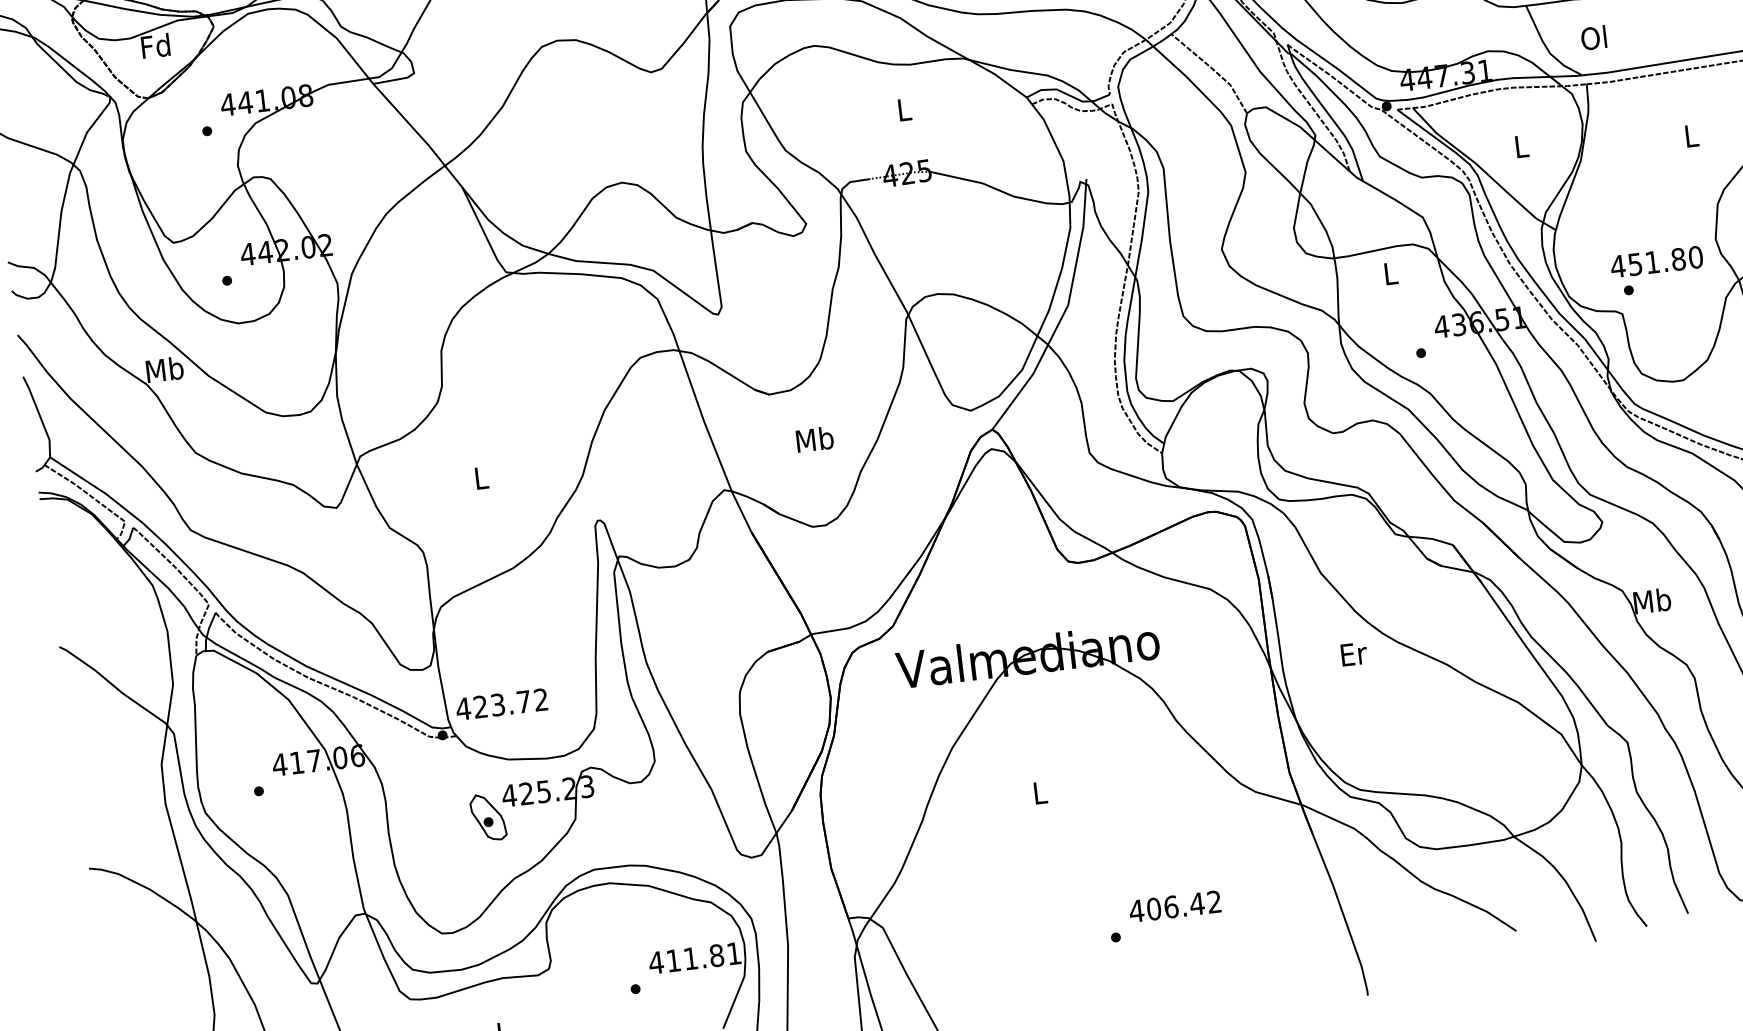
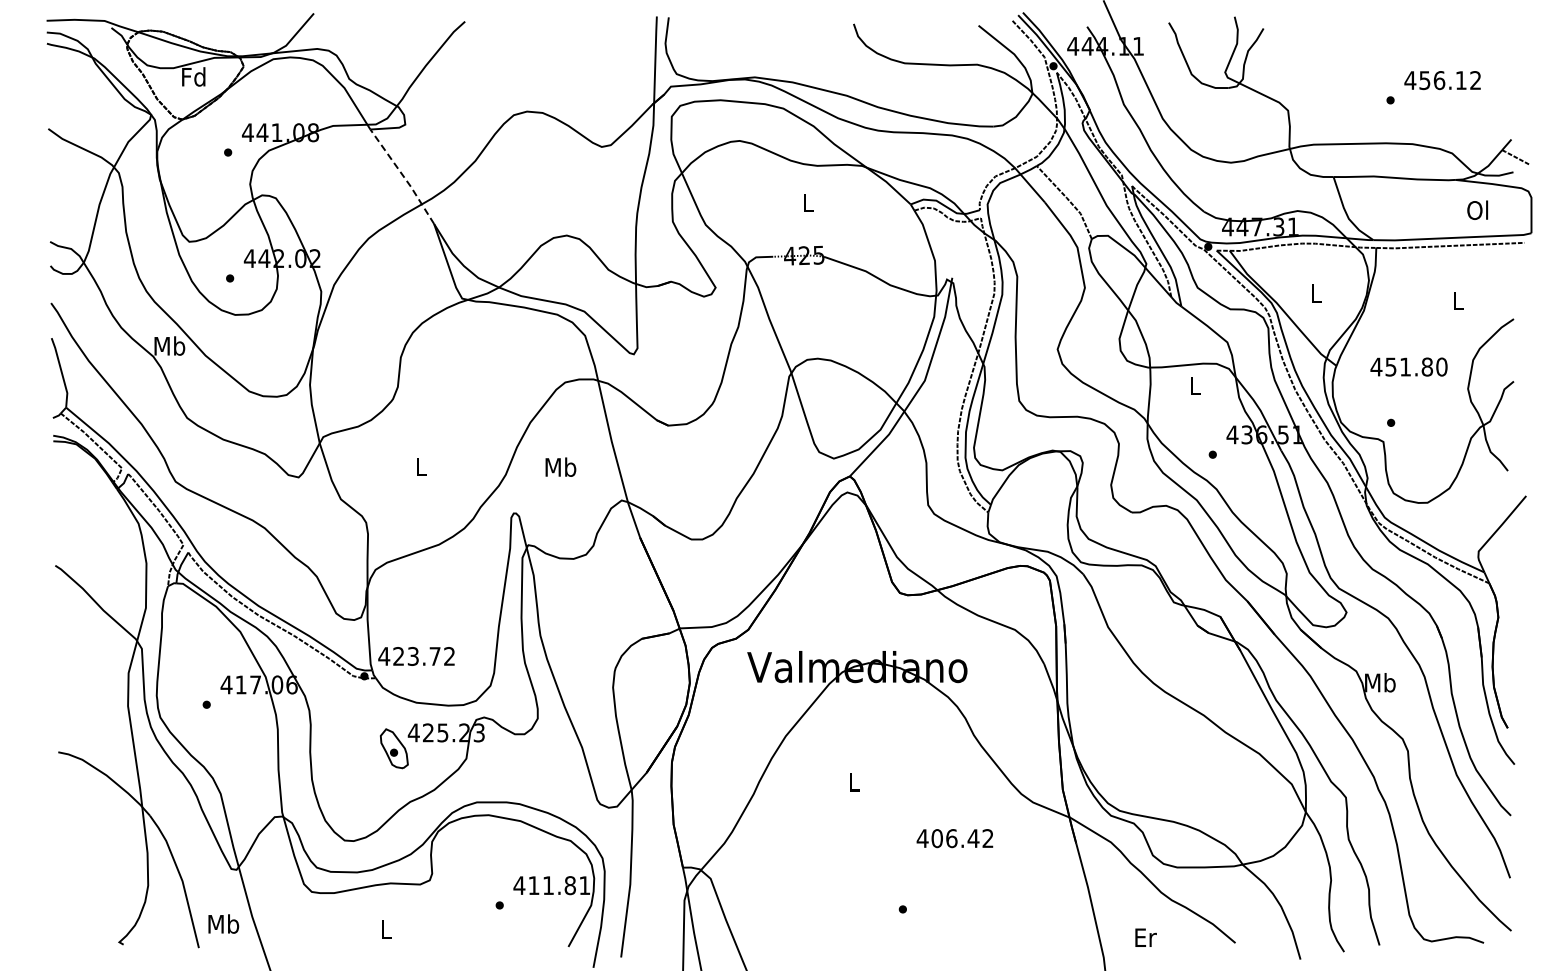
text: (1593, 37) -> (1477, 209), moved
line: (419, 135) -> (403, 176), solid -> dashed
text: (1656, 261) -> (1408, 366), moved
text: (814, 438) -> (560, 466), moved
text: (1353, 653) -> (1145, 937), moved
text: (1174, 906) -> (954, 838), moved

